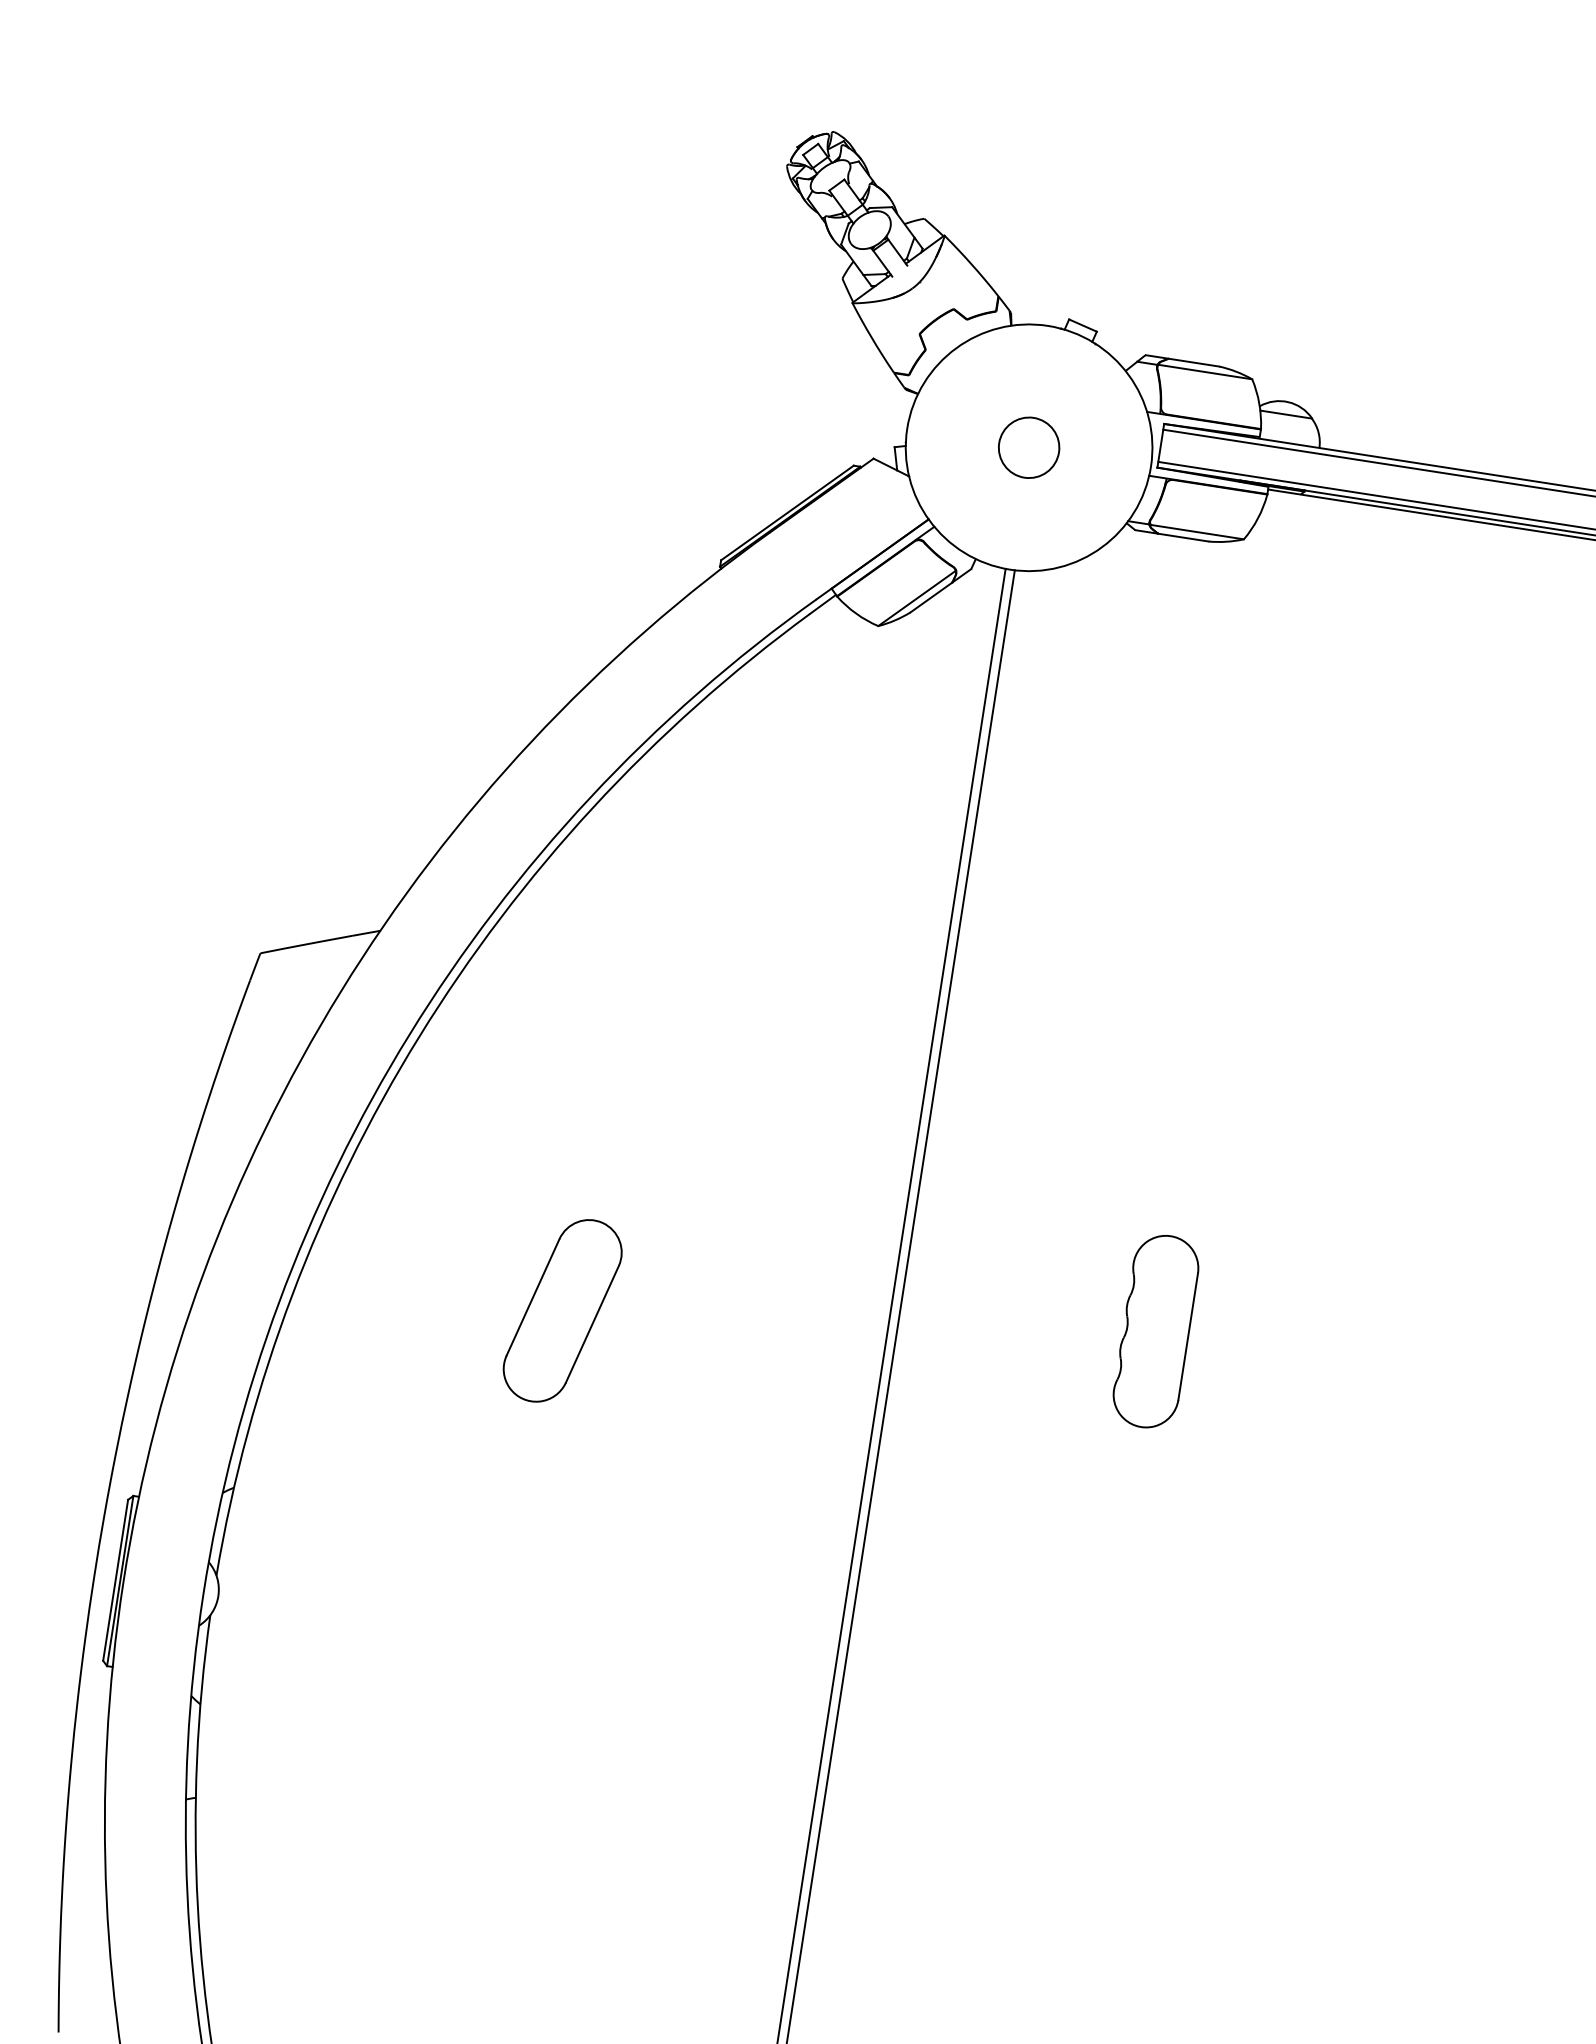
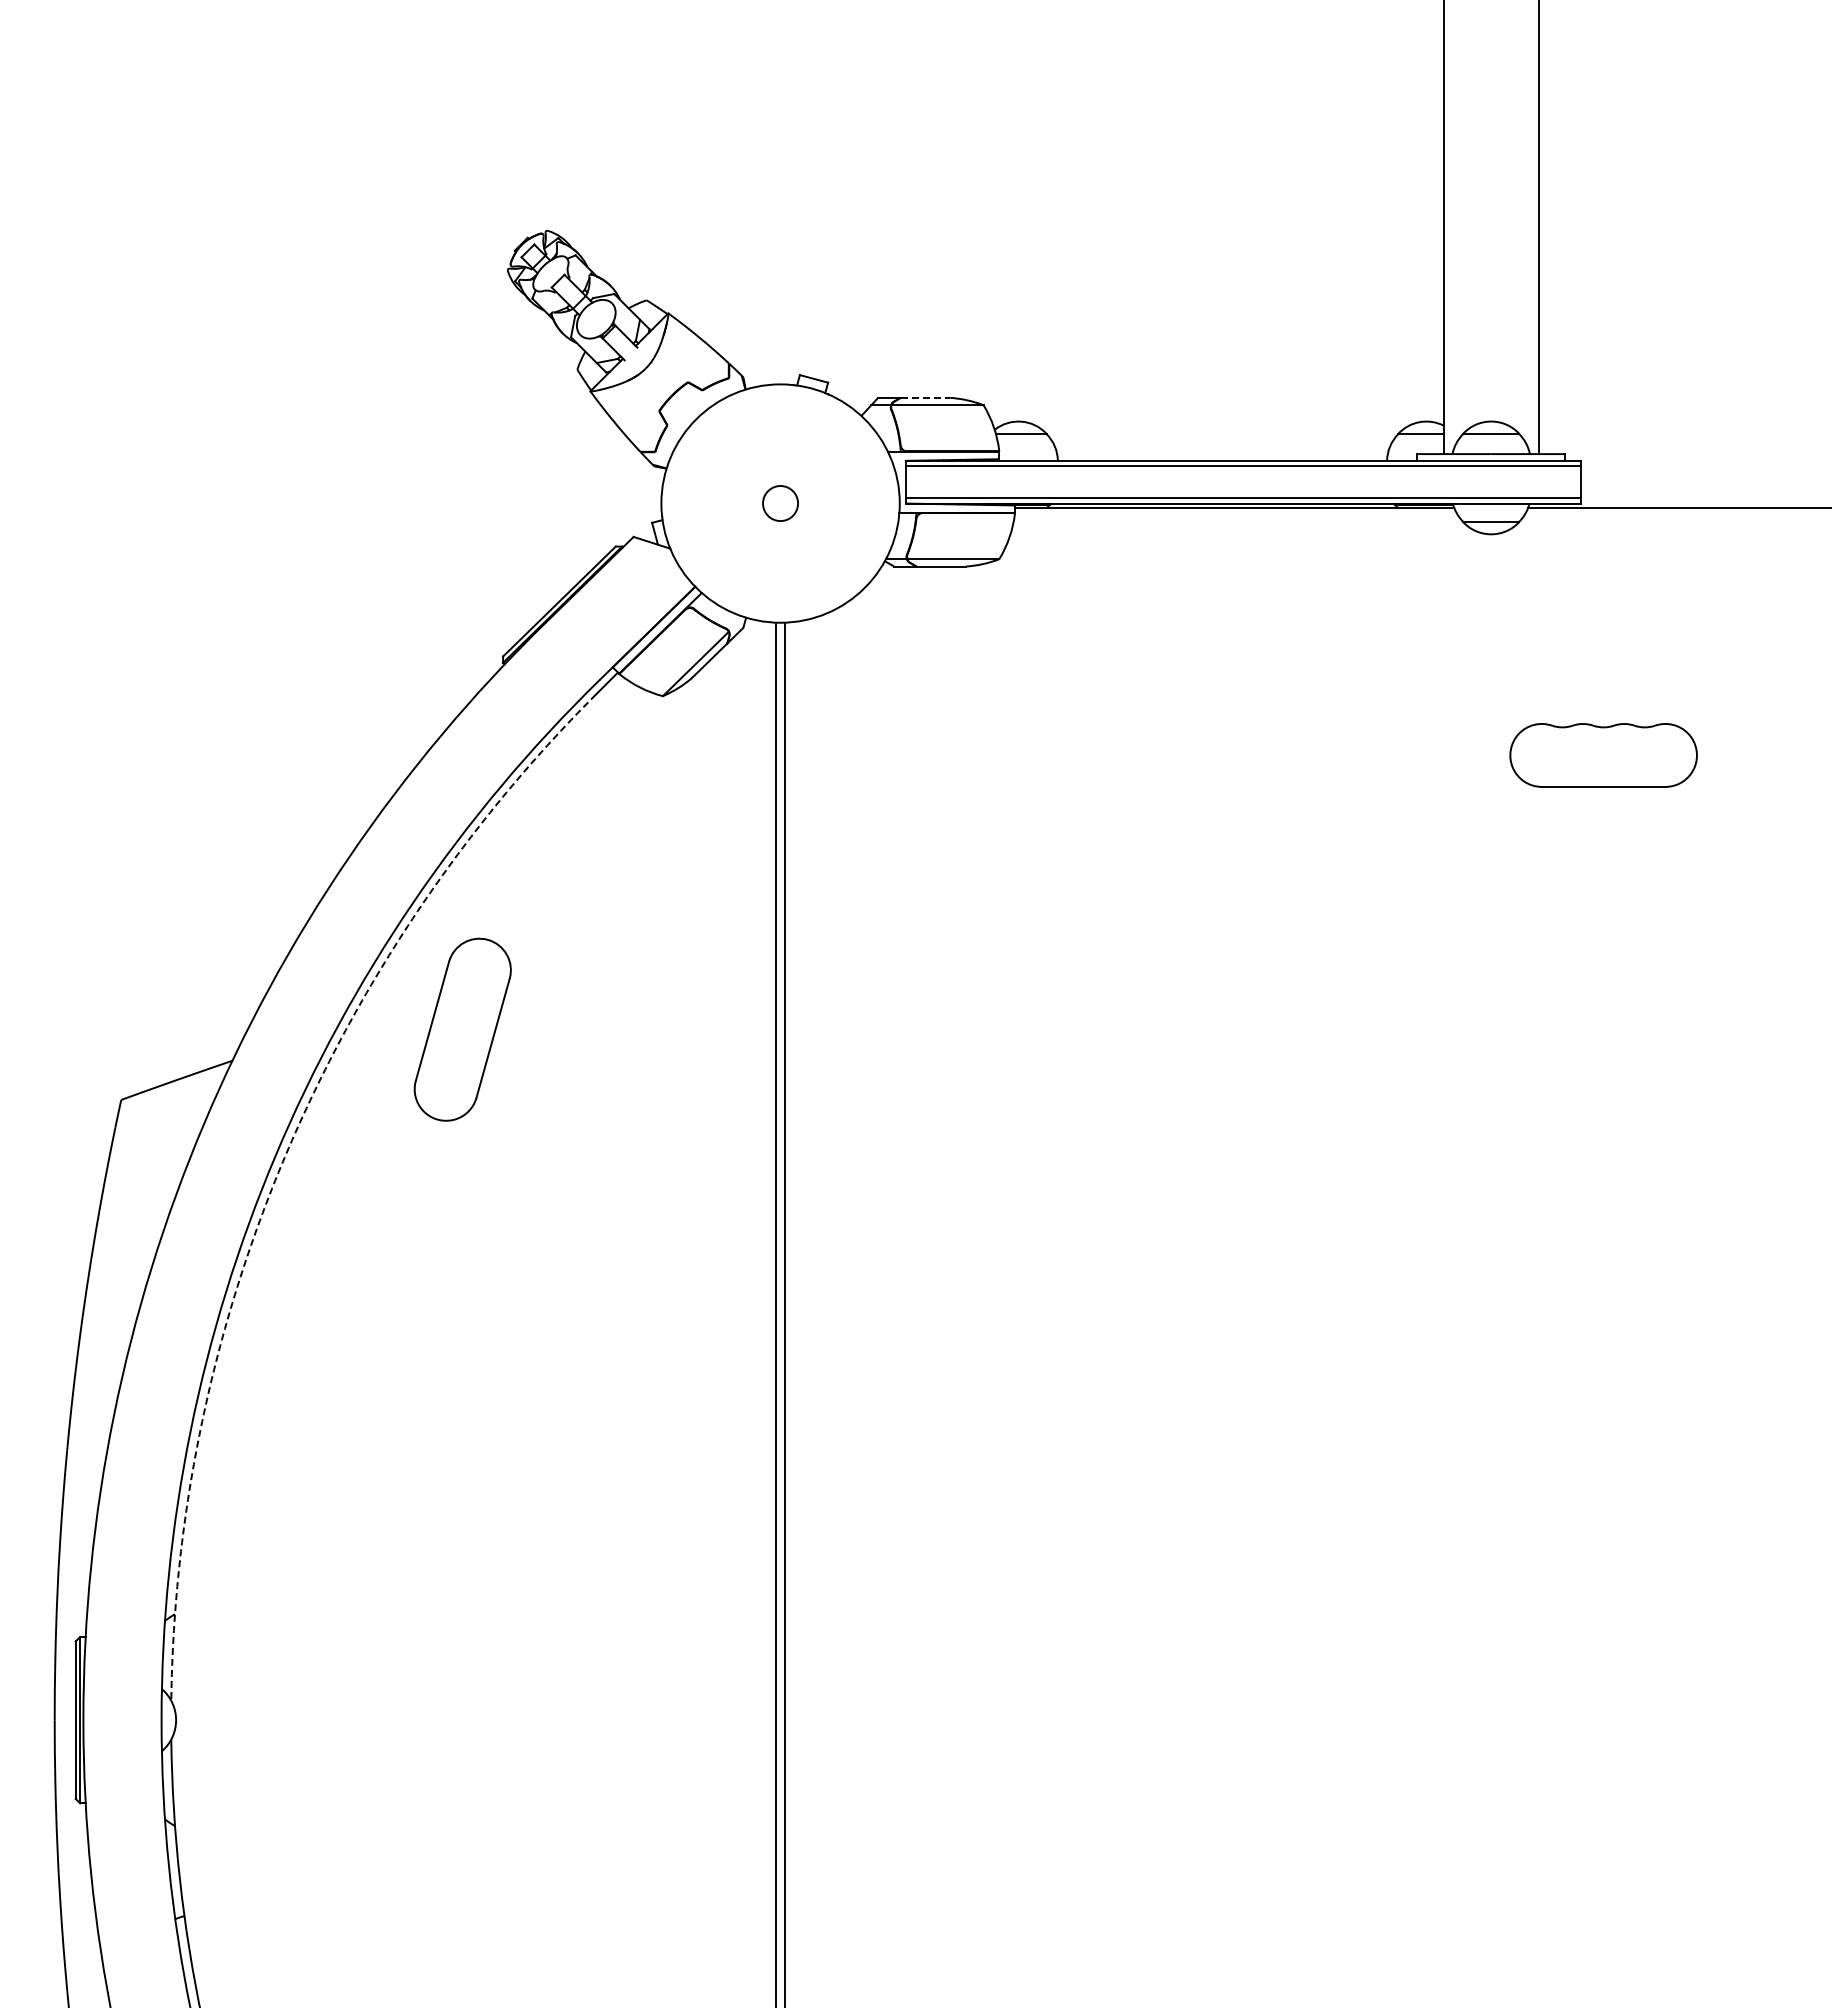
line: (1194, 362) -> (925, 397), solid -> dashed
circle: (1029, 447) -> (780, 503), size x0.6
arc: (419, 1037) -> (285, 1156), solid -> dashed
part: (562, 1310) -> (462, 1029), moved
part: (1156, 1331) -> (1032, 1328), removed

